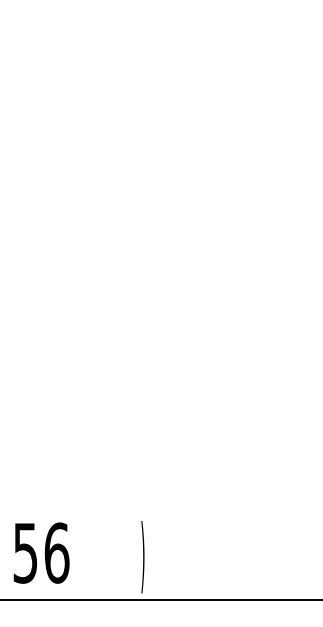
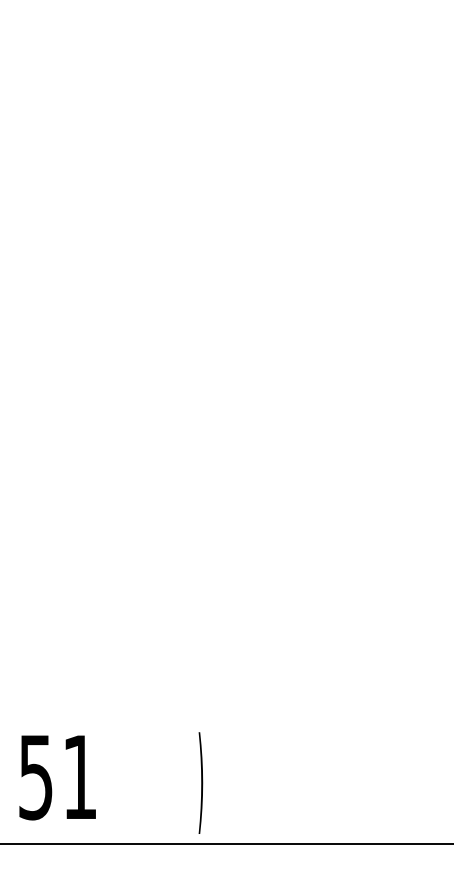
text: (57, 553) -> (80, 777), 56 -> 51

